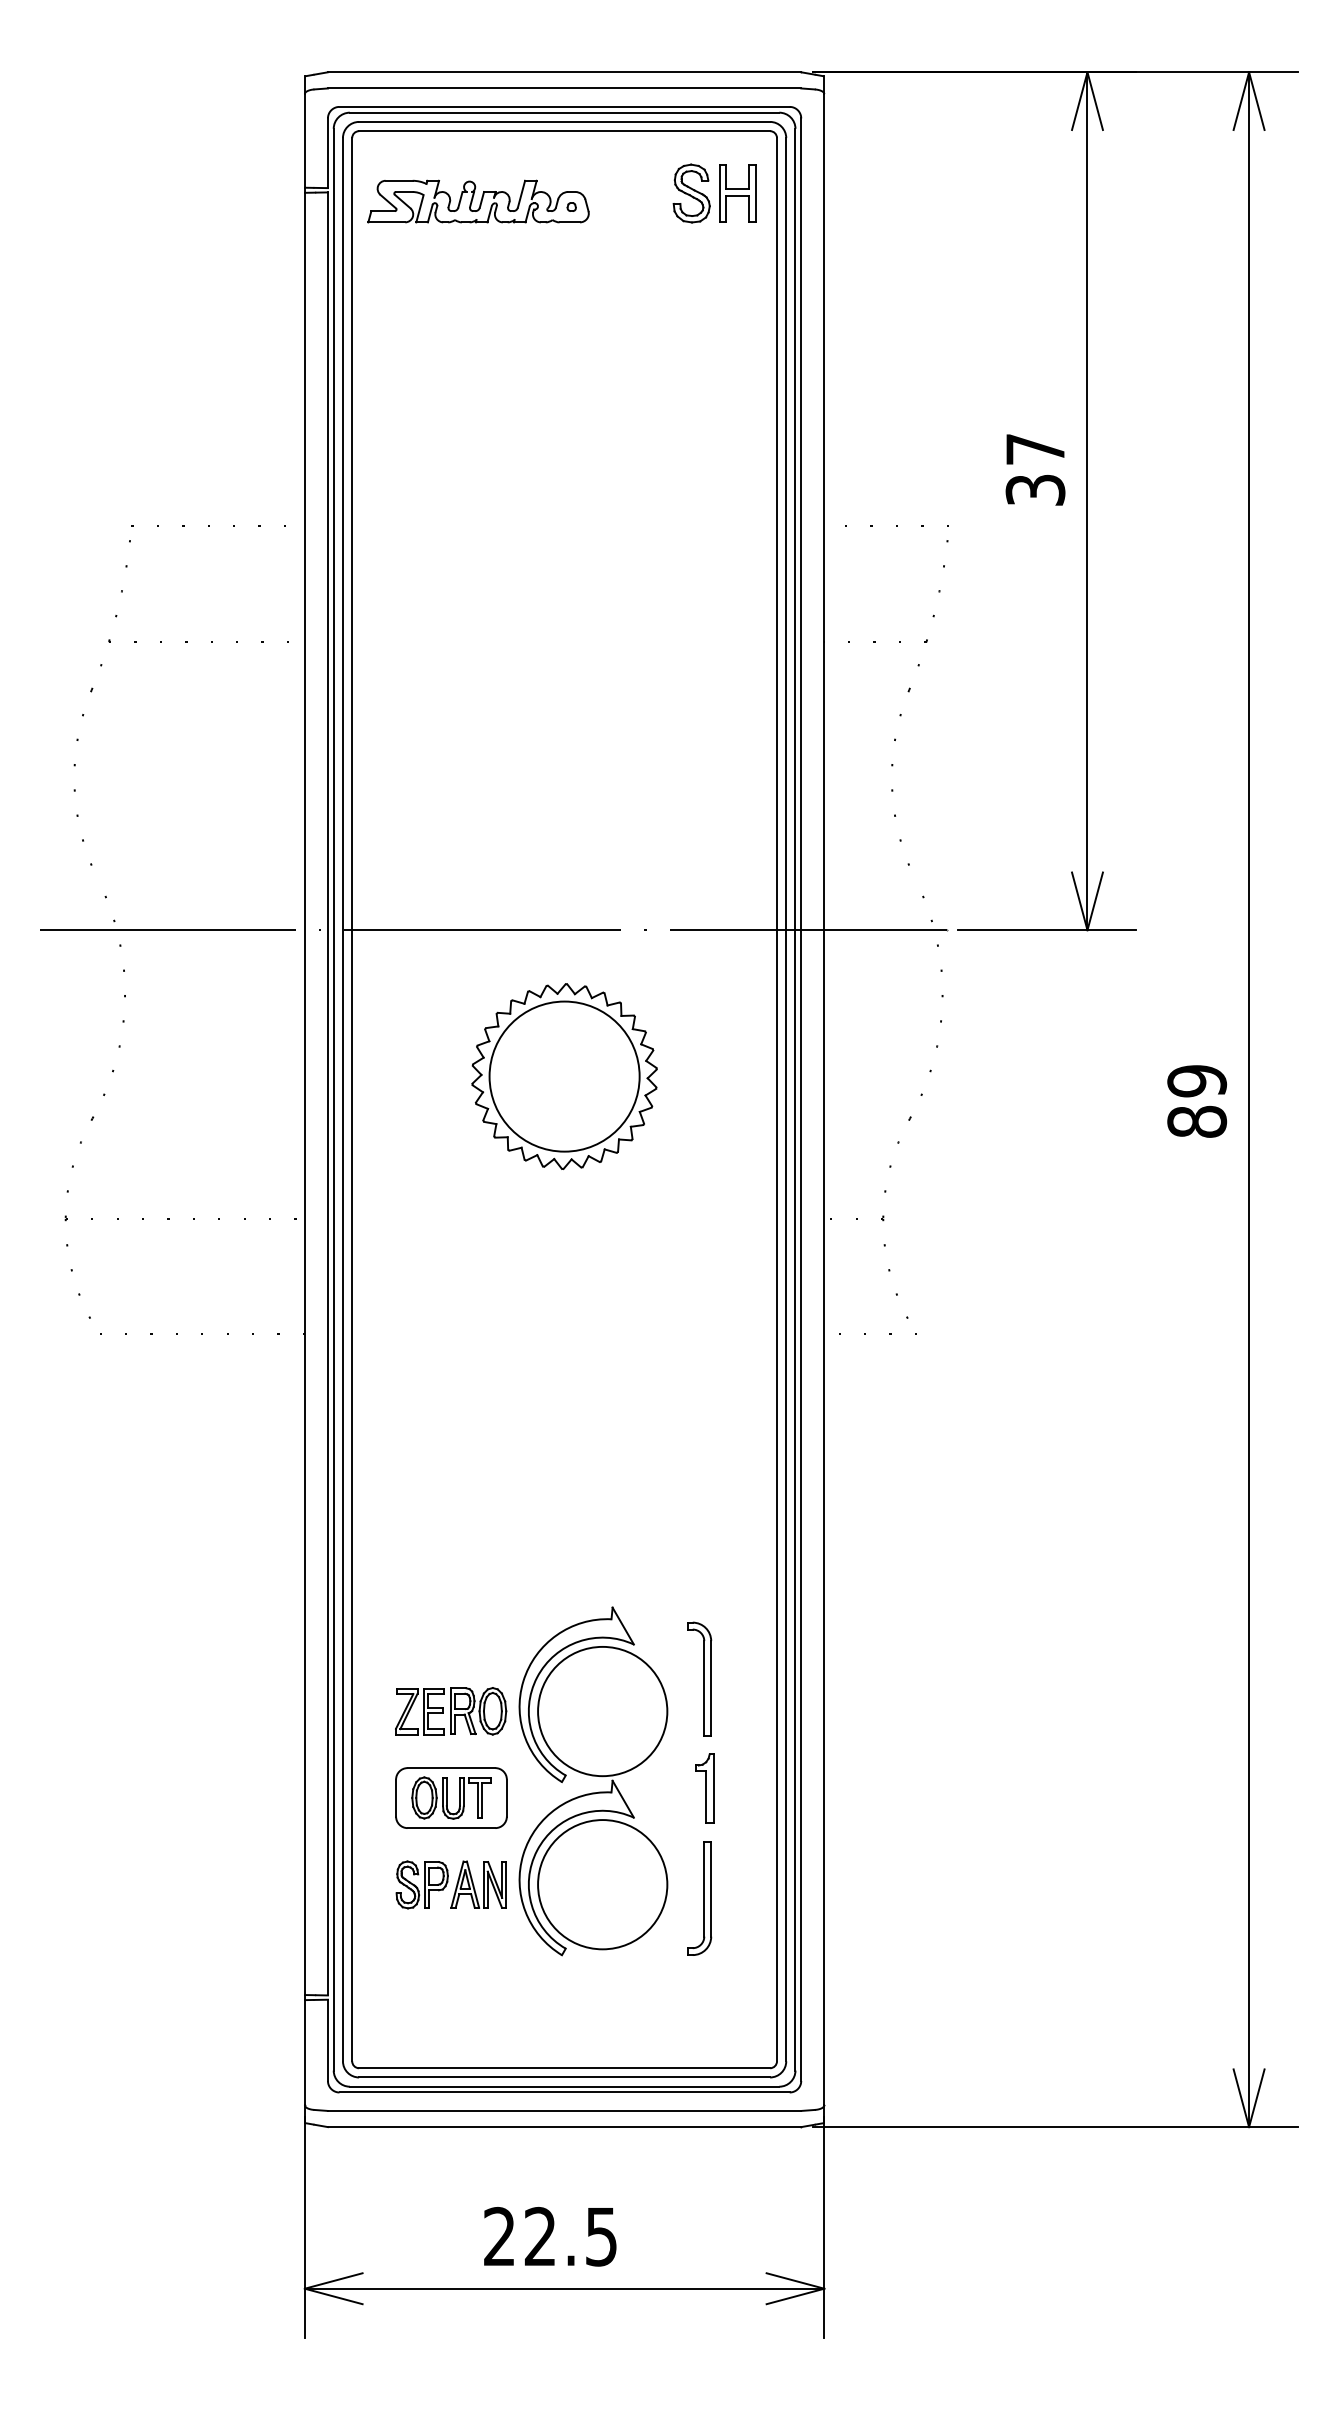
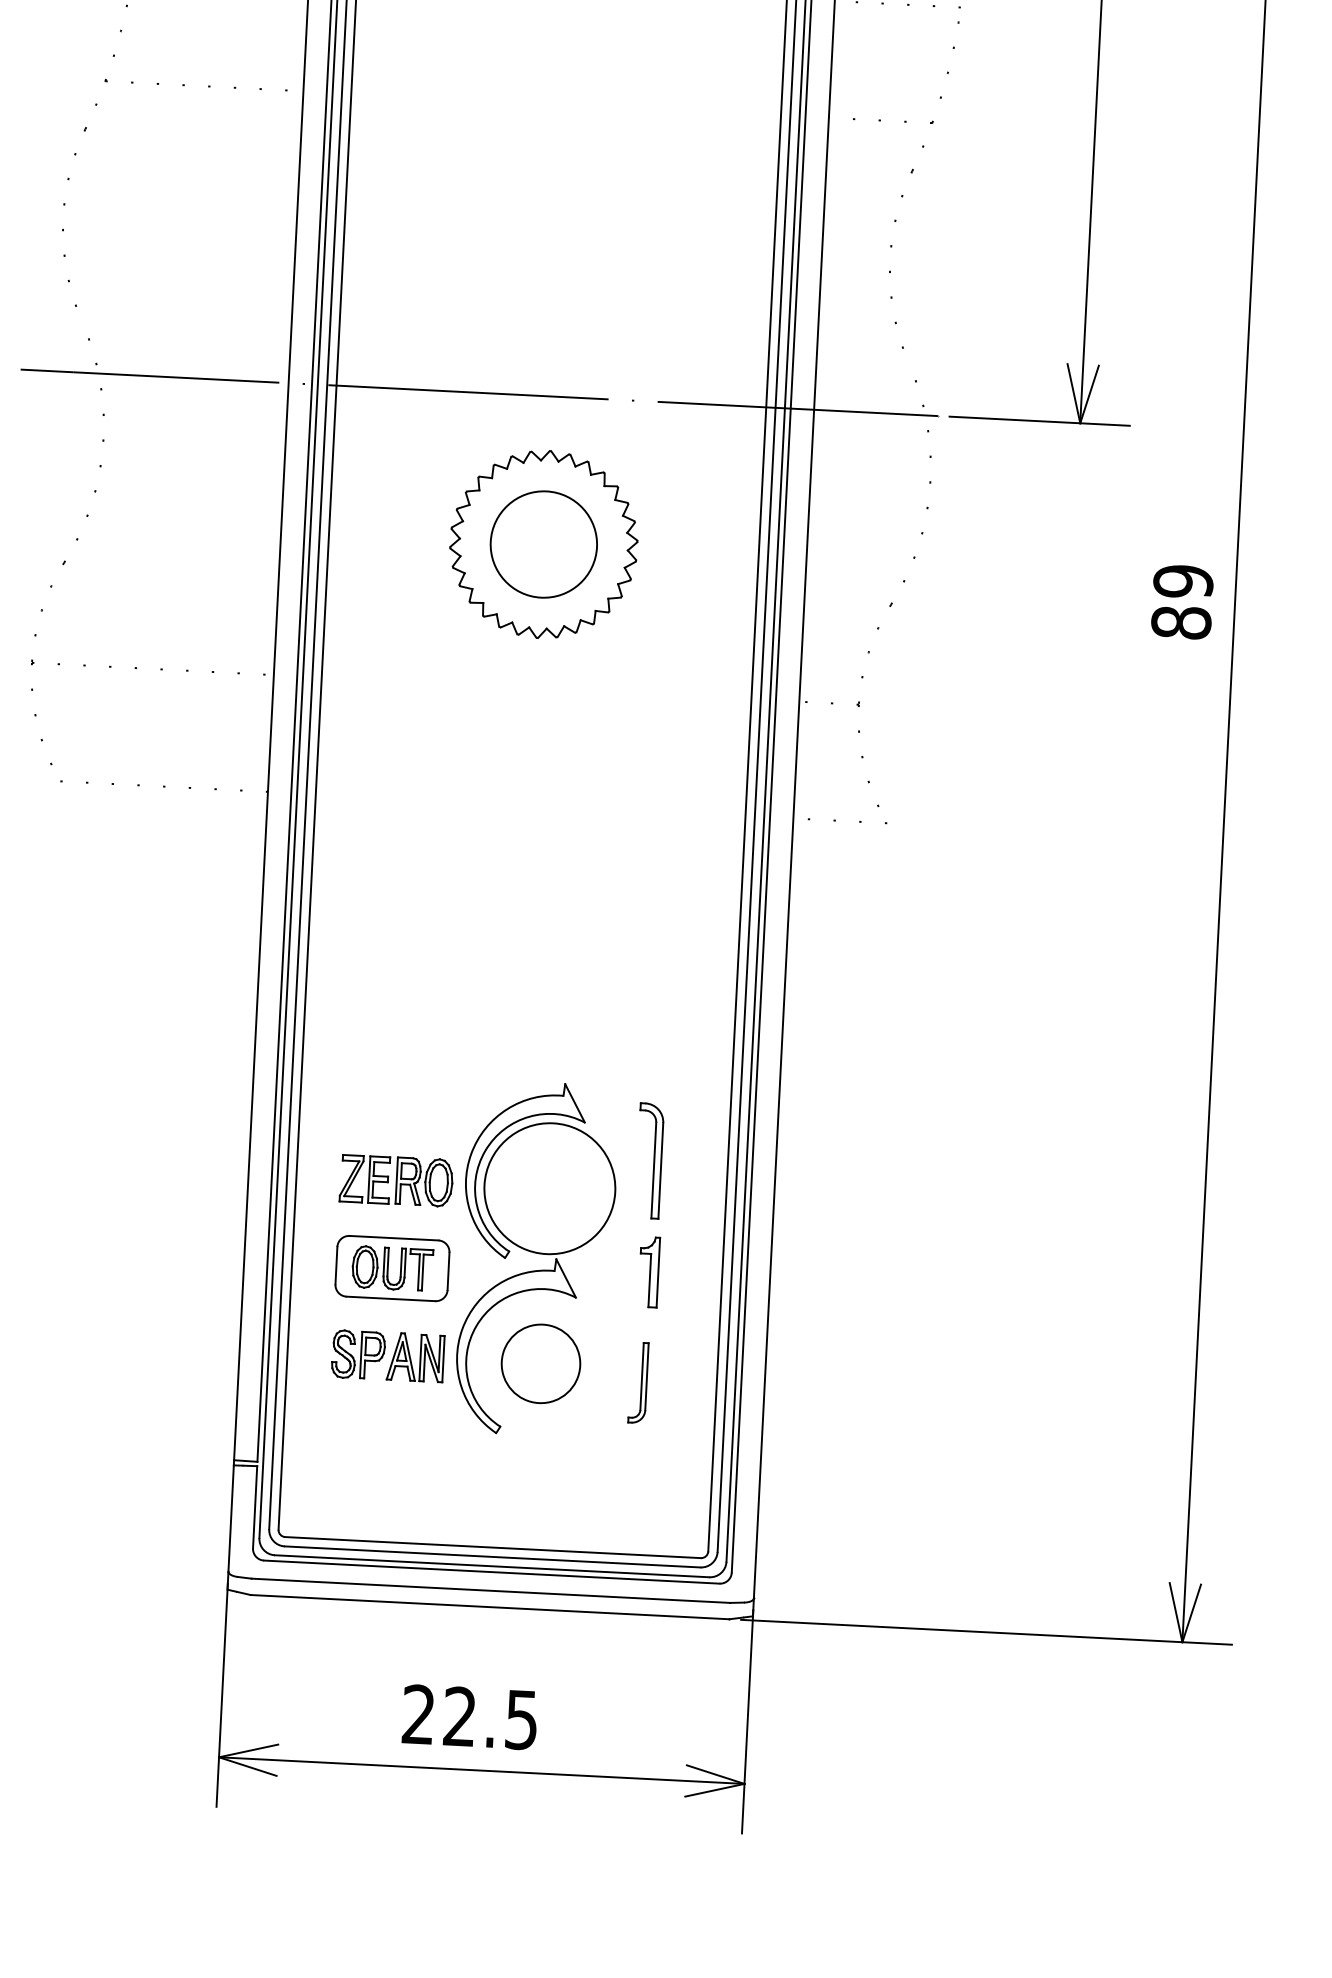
circle: (564, 1076) -> (543, 544), size x0.7
circle: (602, 1884) -> (540, 1363), size x0.6
part: (699, 1898) -> (638, 1382), size x0.7

